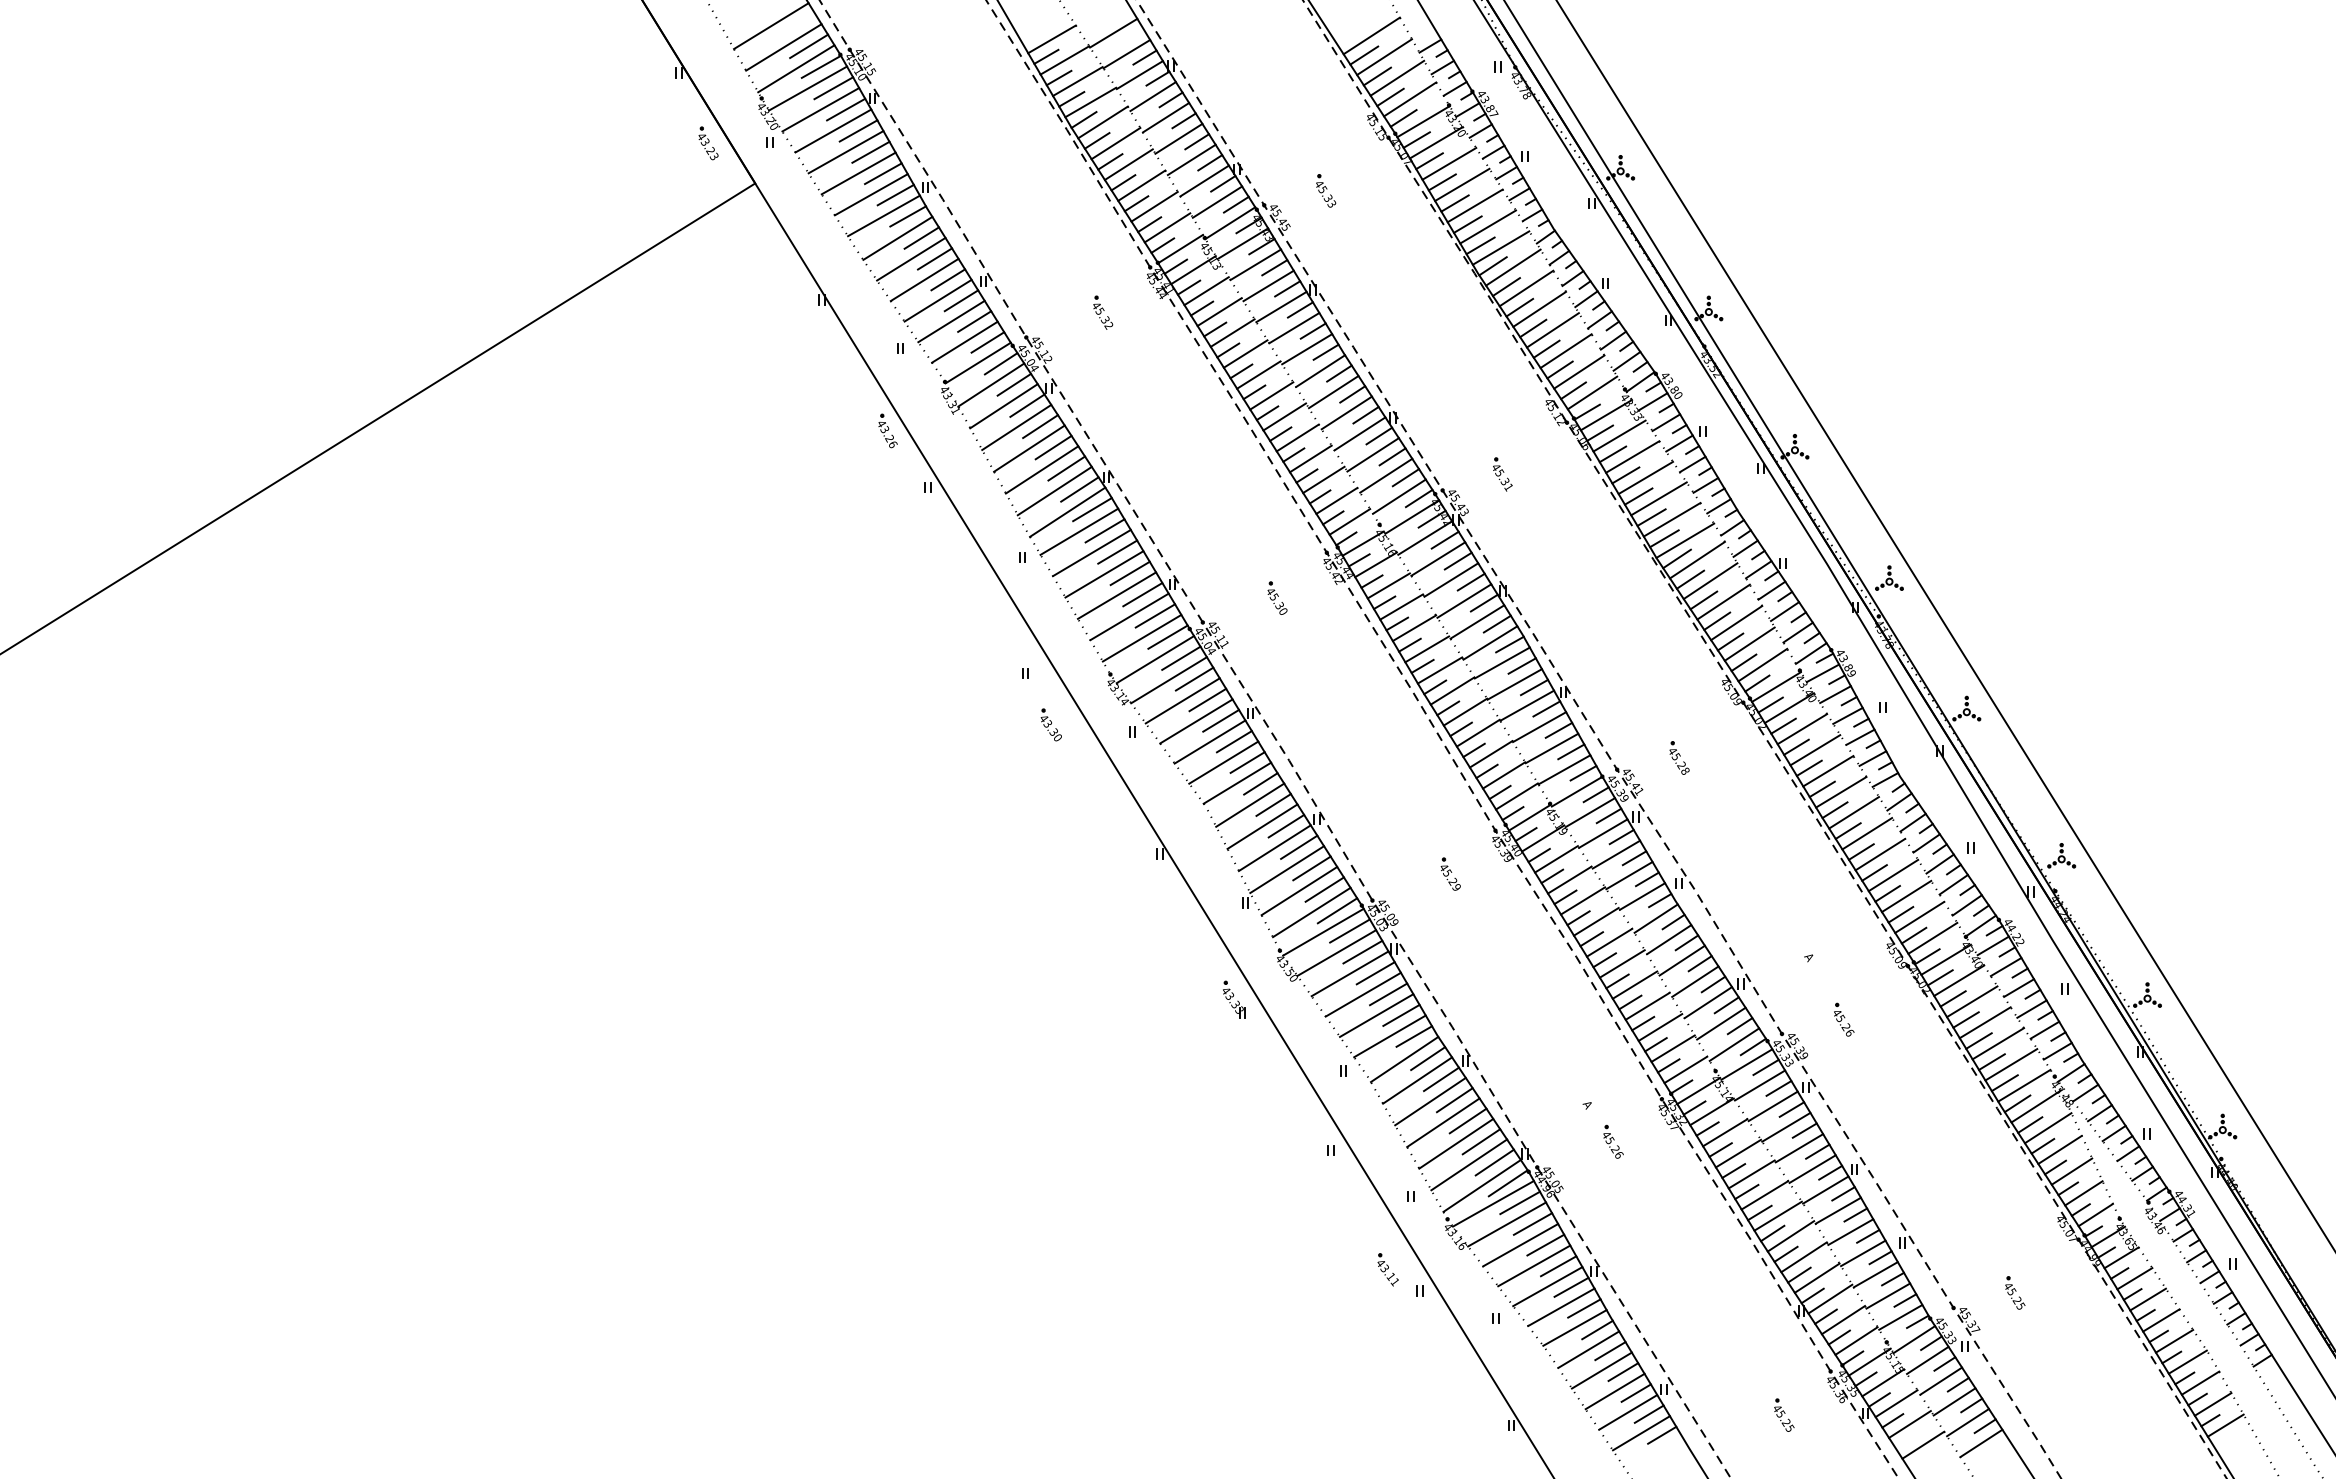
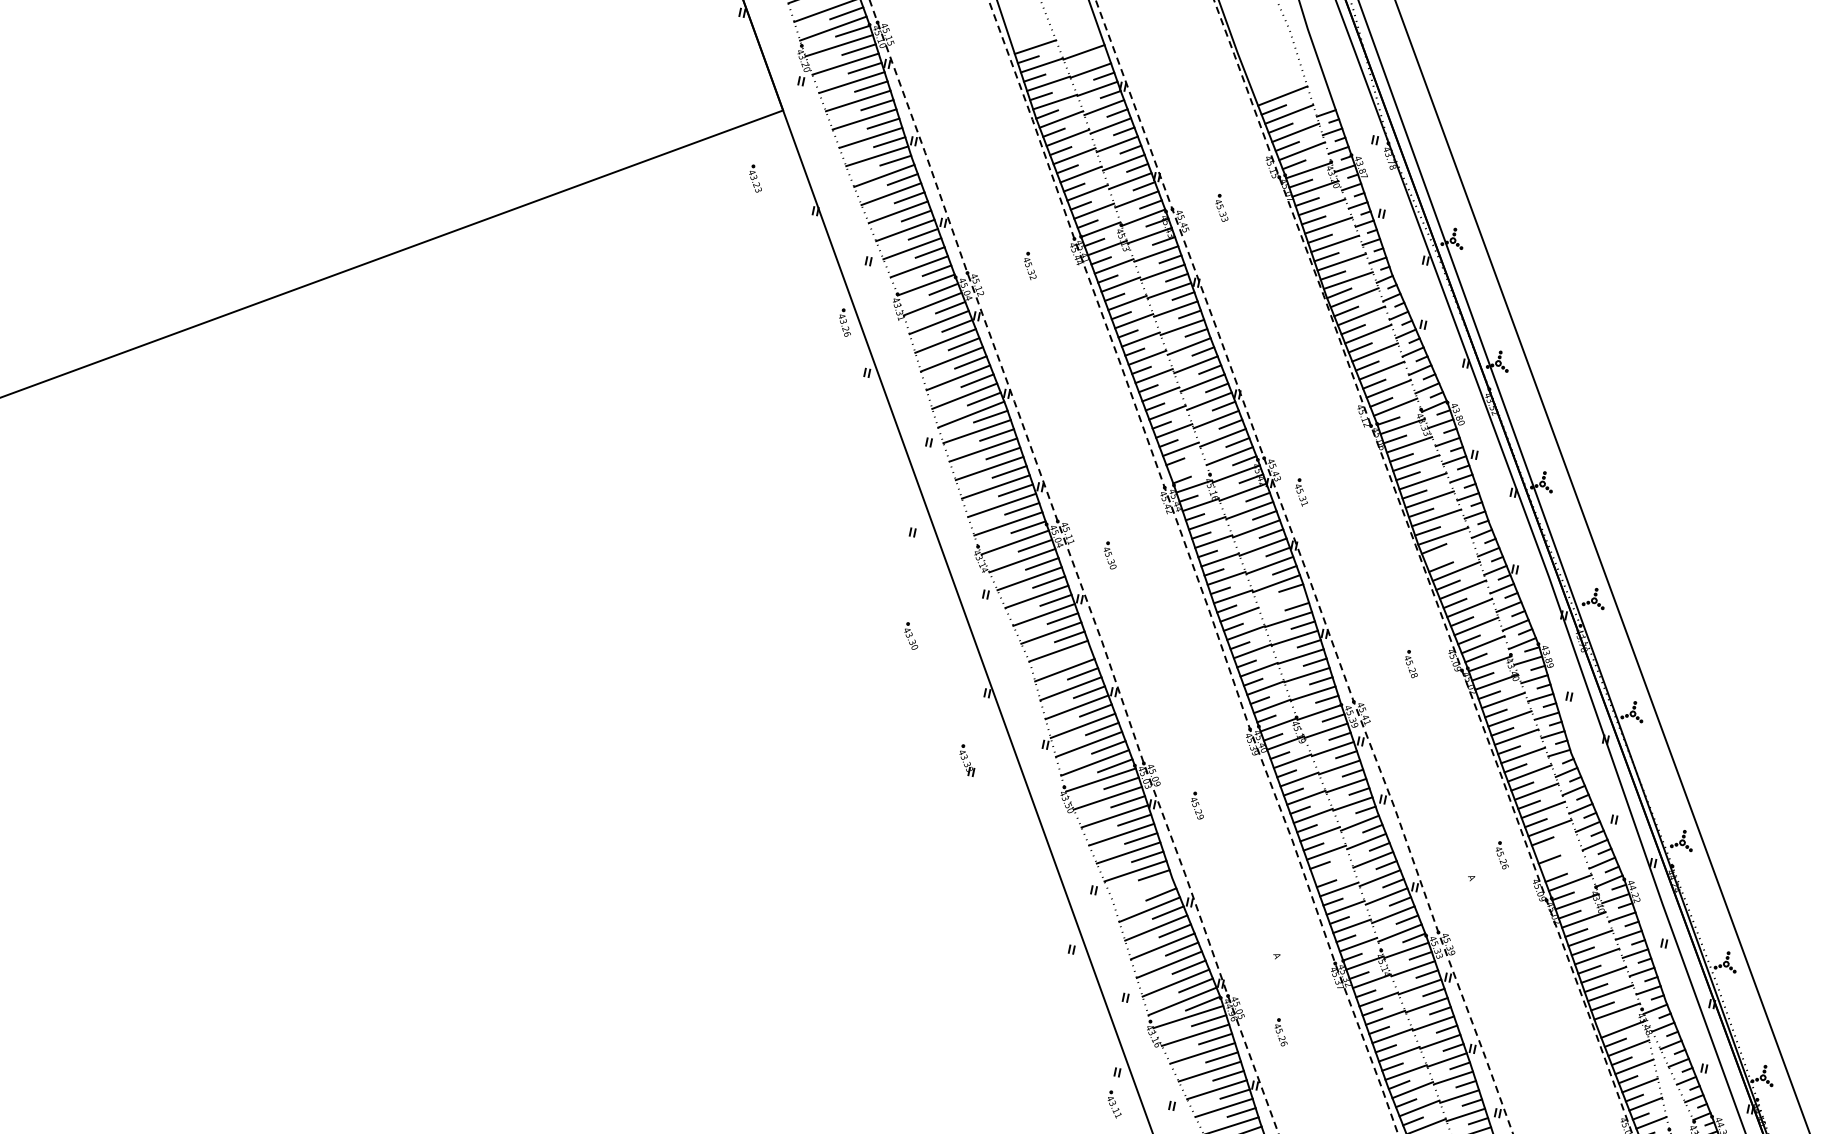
part: (708, 143) -> (756, 178), moved
part: (1502, 474) -> (1301, 492), moved
line: (1349, 521) -> (1187, 467), removed
line: (1697, 559) -> (1449, 552), removed
part: (1277, 597) -> (1110, 555), moved
line: (1501, 662) -> (1281, 600), removed
part: (1050, 724) -> (911, 635), moved
part: (1679, 757) -> (1412, 663), moved
line: (1260, 783) -> (1076, 655), removed
part: (1450, 873) -> (1198, 805), moved
line: (1906, 896) -> (1556, 846), removed
line: (1919, 916) -> (1563, 864), removed
line: (1634, 984) -> (1332, 870), removed
part: (1234, 999) -> (967, 760), moved
part: (1844, 1019) -> (1503, 855), moved
line: (1404, 1059) -> (1142, 891), removed
line: (2017, 1103) -> (1609, 1024), removed
part: (1613, 1141) -> (1281, 1032), moved
part: (1387, 1269) -> (1114, 1104), moved

